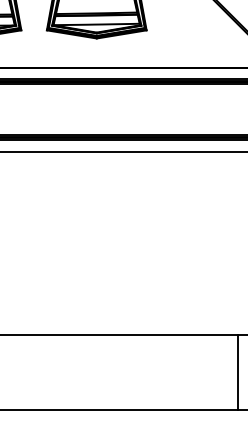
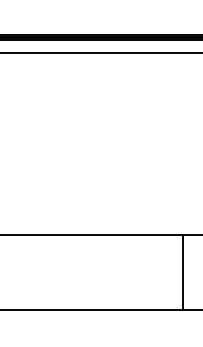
line: (237, 371) -> (182, 271), moved

